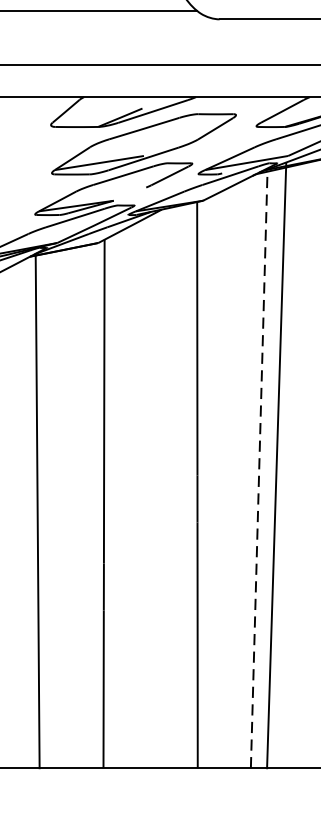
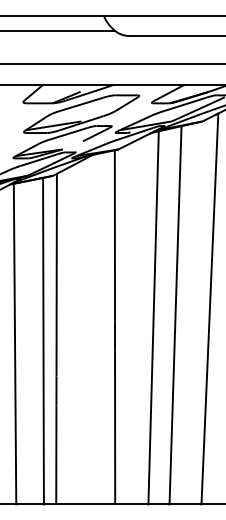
line: (276, 466) -> (175, 315), moved
line: (259, 469) -> (153, 317), dashed -> solid
line: (83, 506) -> (43, 340), added

